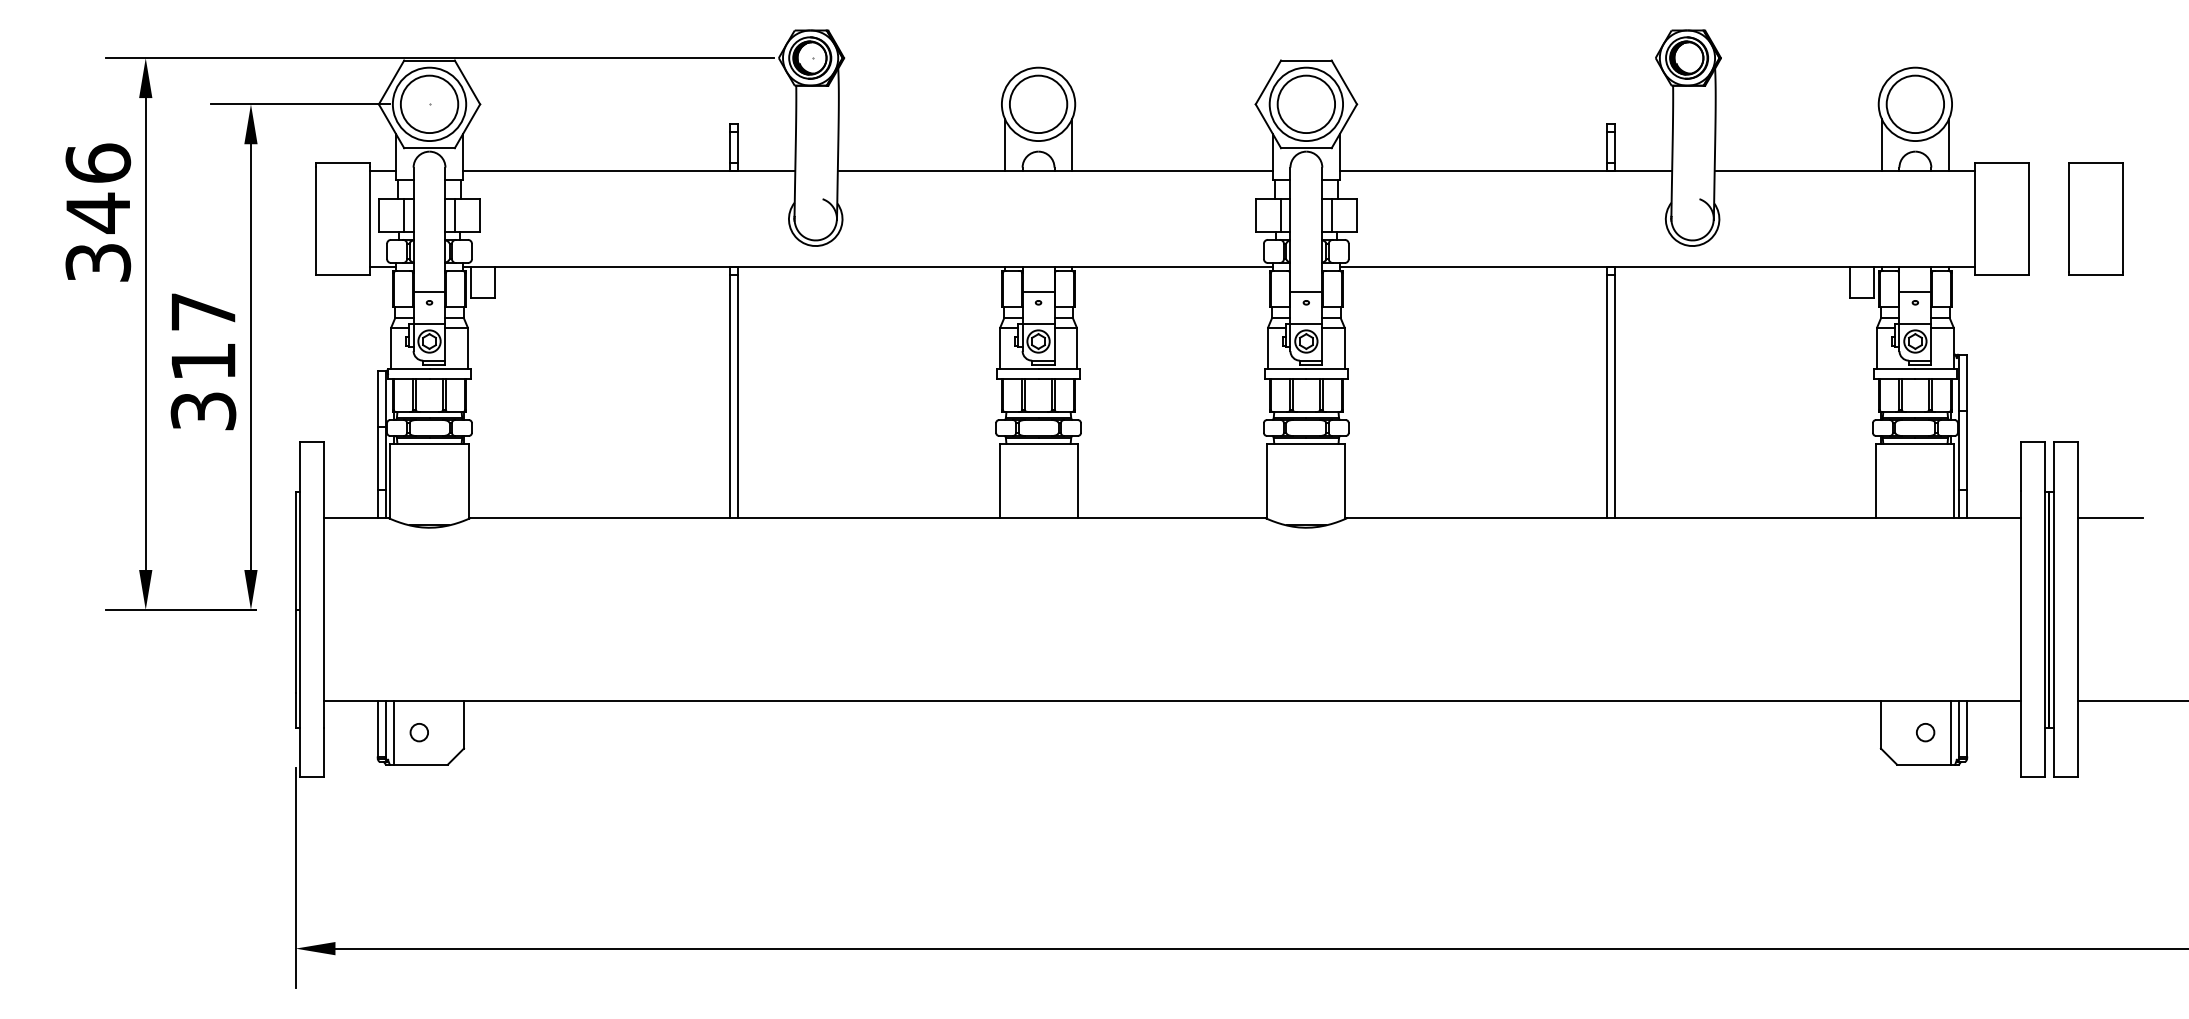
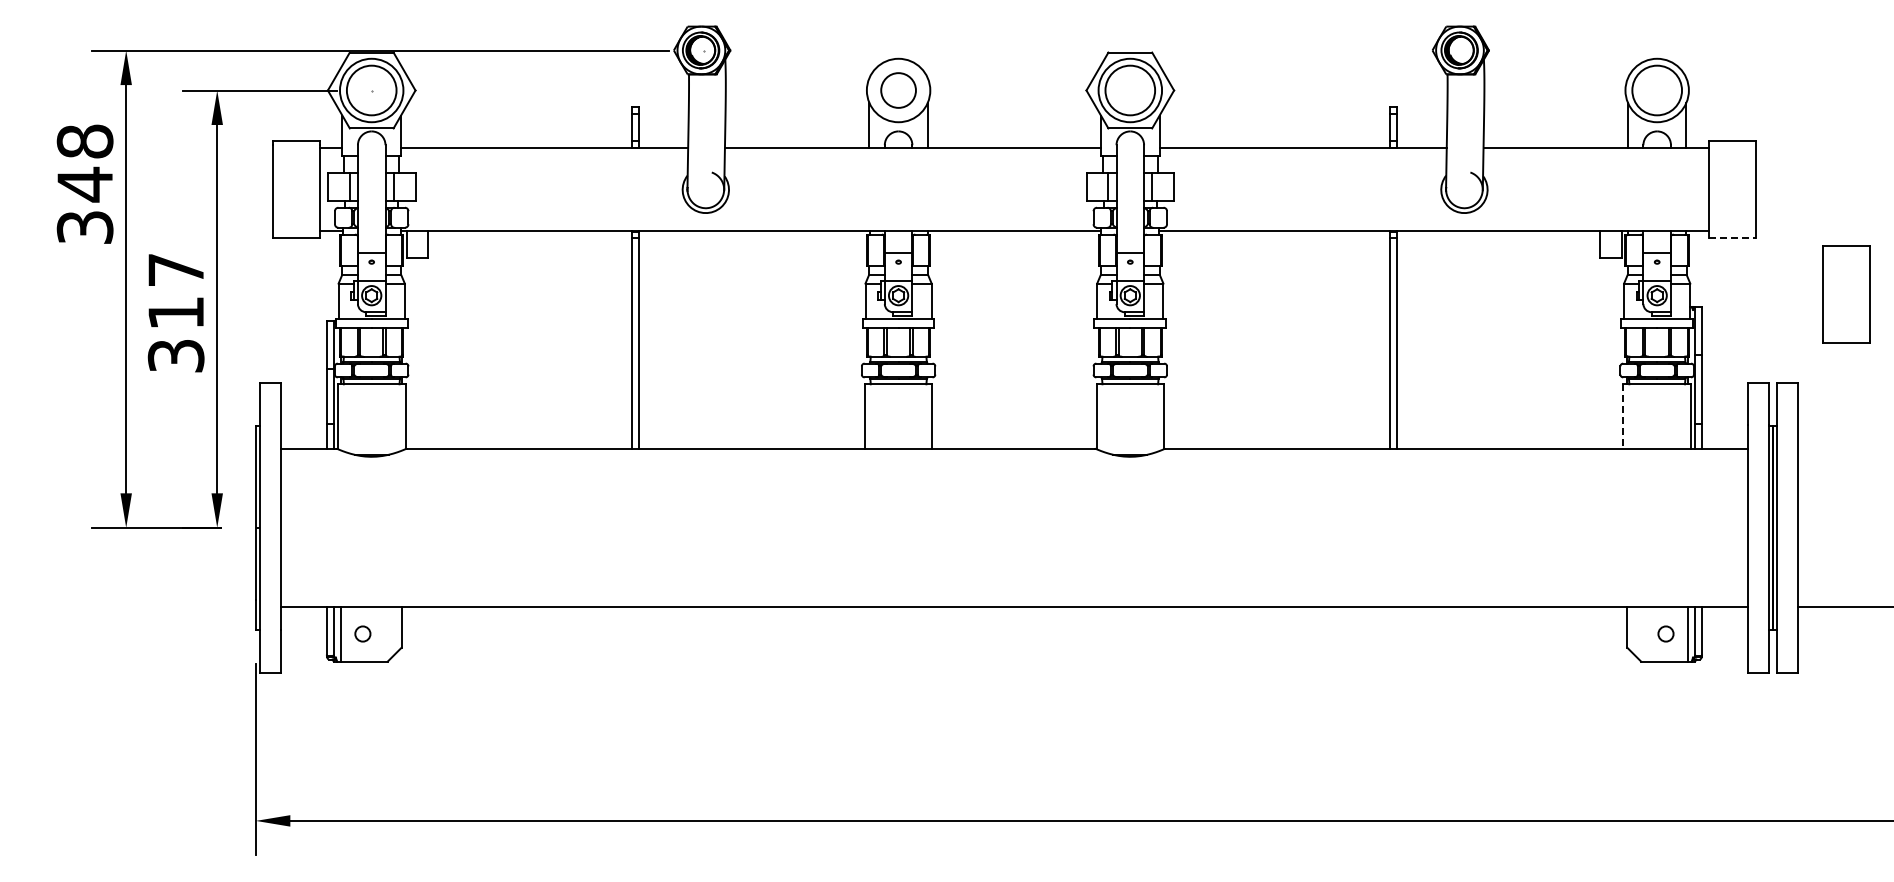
circle: (1038, 104) -> (898, 90), size x0.7
text: (97, 163) -> (84, 141), 346 -> 348
part: (2096, 218) -> (1846, 294), moved
line: (2002, 275) -> (1732, 238), solid -> dashed
line: (1876, 481) -> (1623, 416), solid -> dashed
line: (2109, 518) -> (1825, 448), removed

